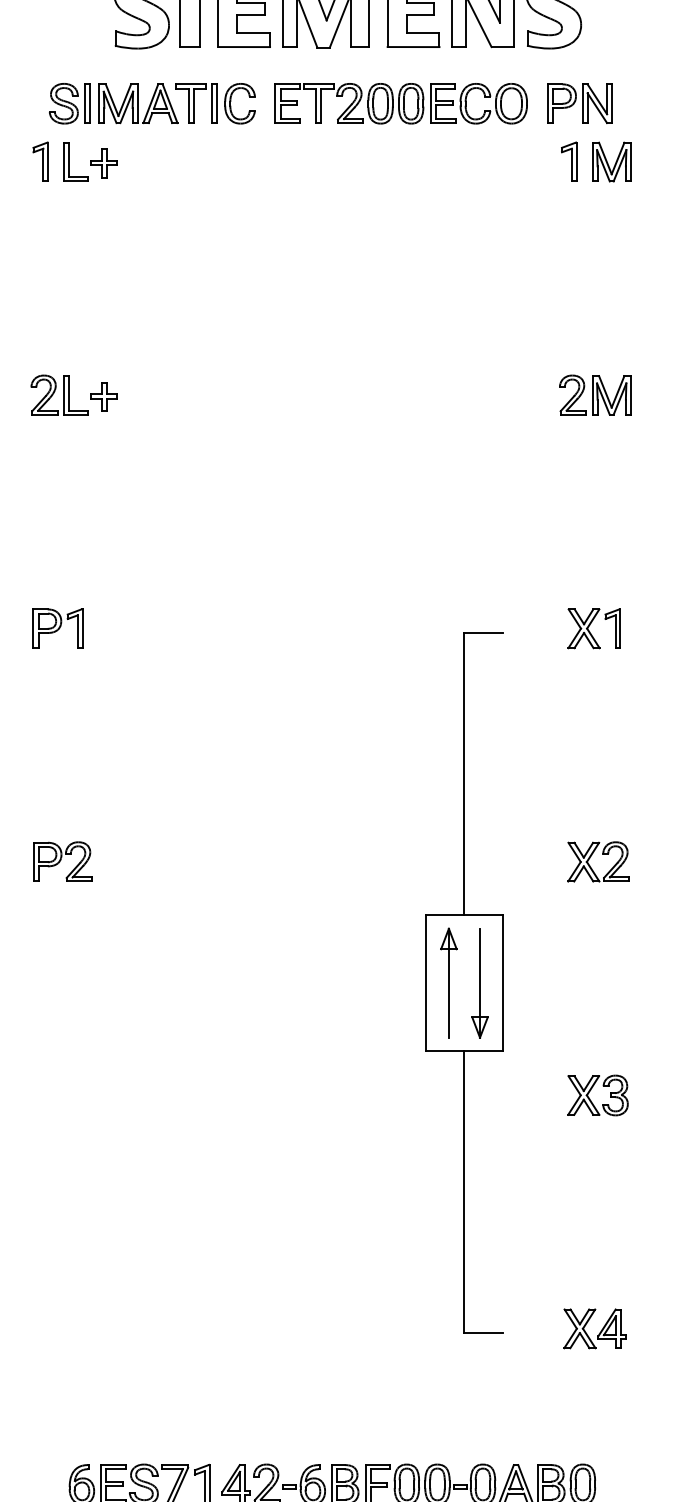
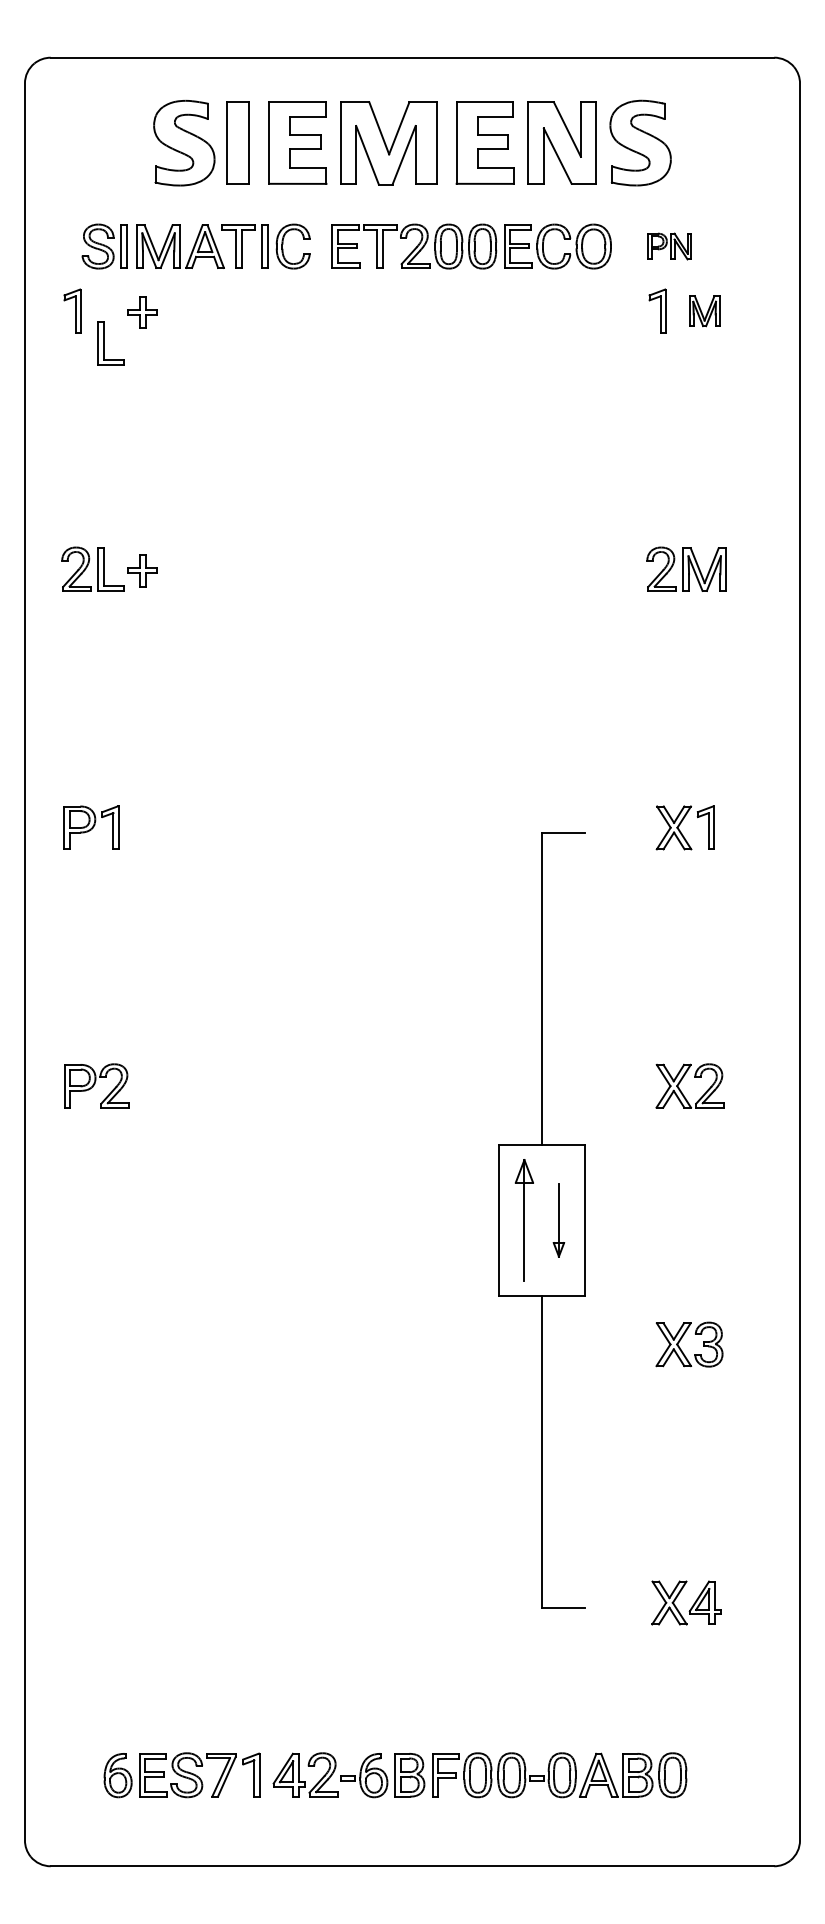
part: (579, 103) -> (669, 246), size x0.6
part: (611, 161) -> (704, 310), size x0.7
part: (75, 162) -> (110, 343), moved
part: (479, 983) -> (558, 1220), size x0.6

